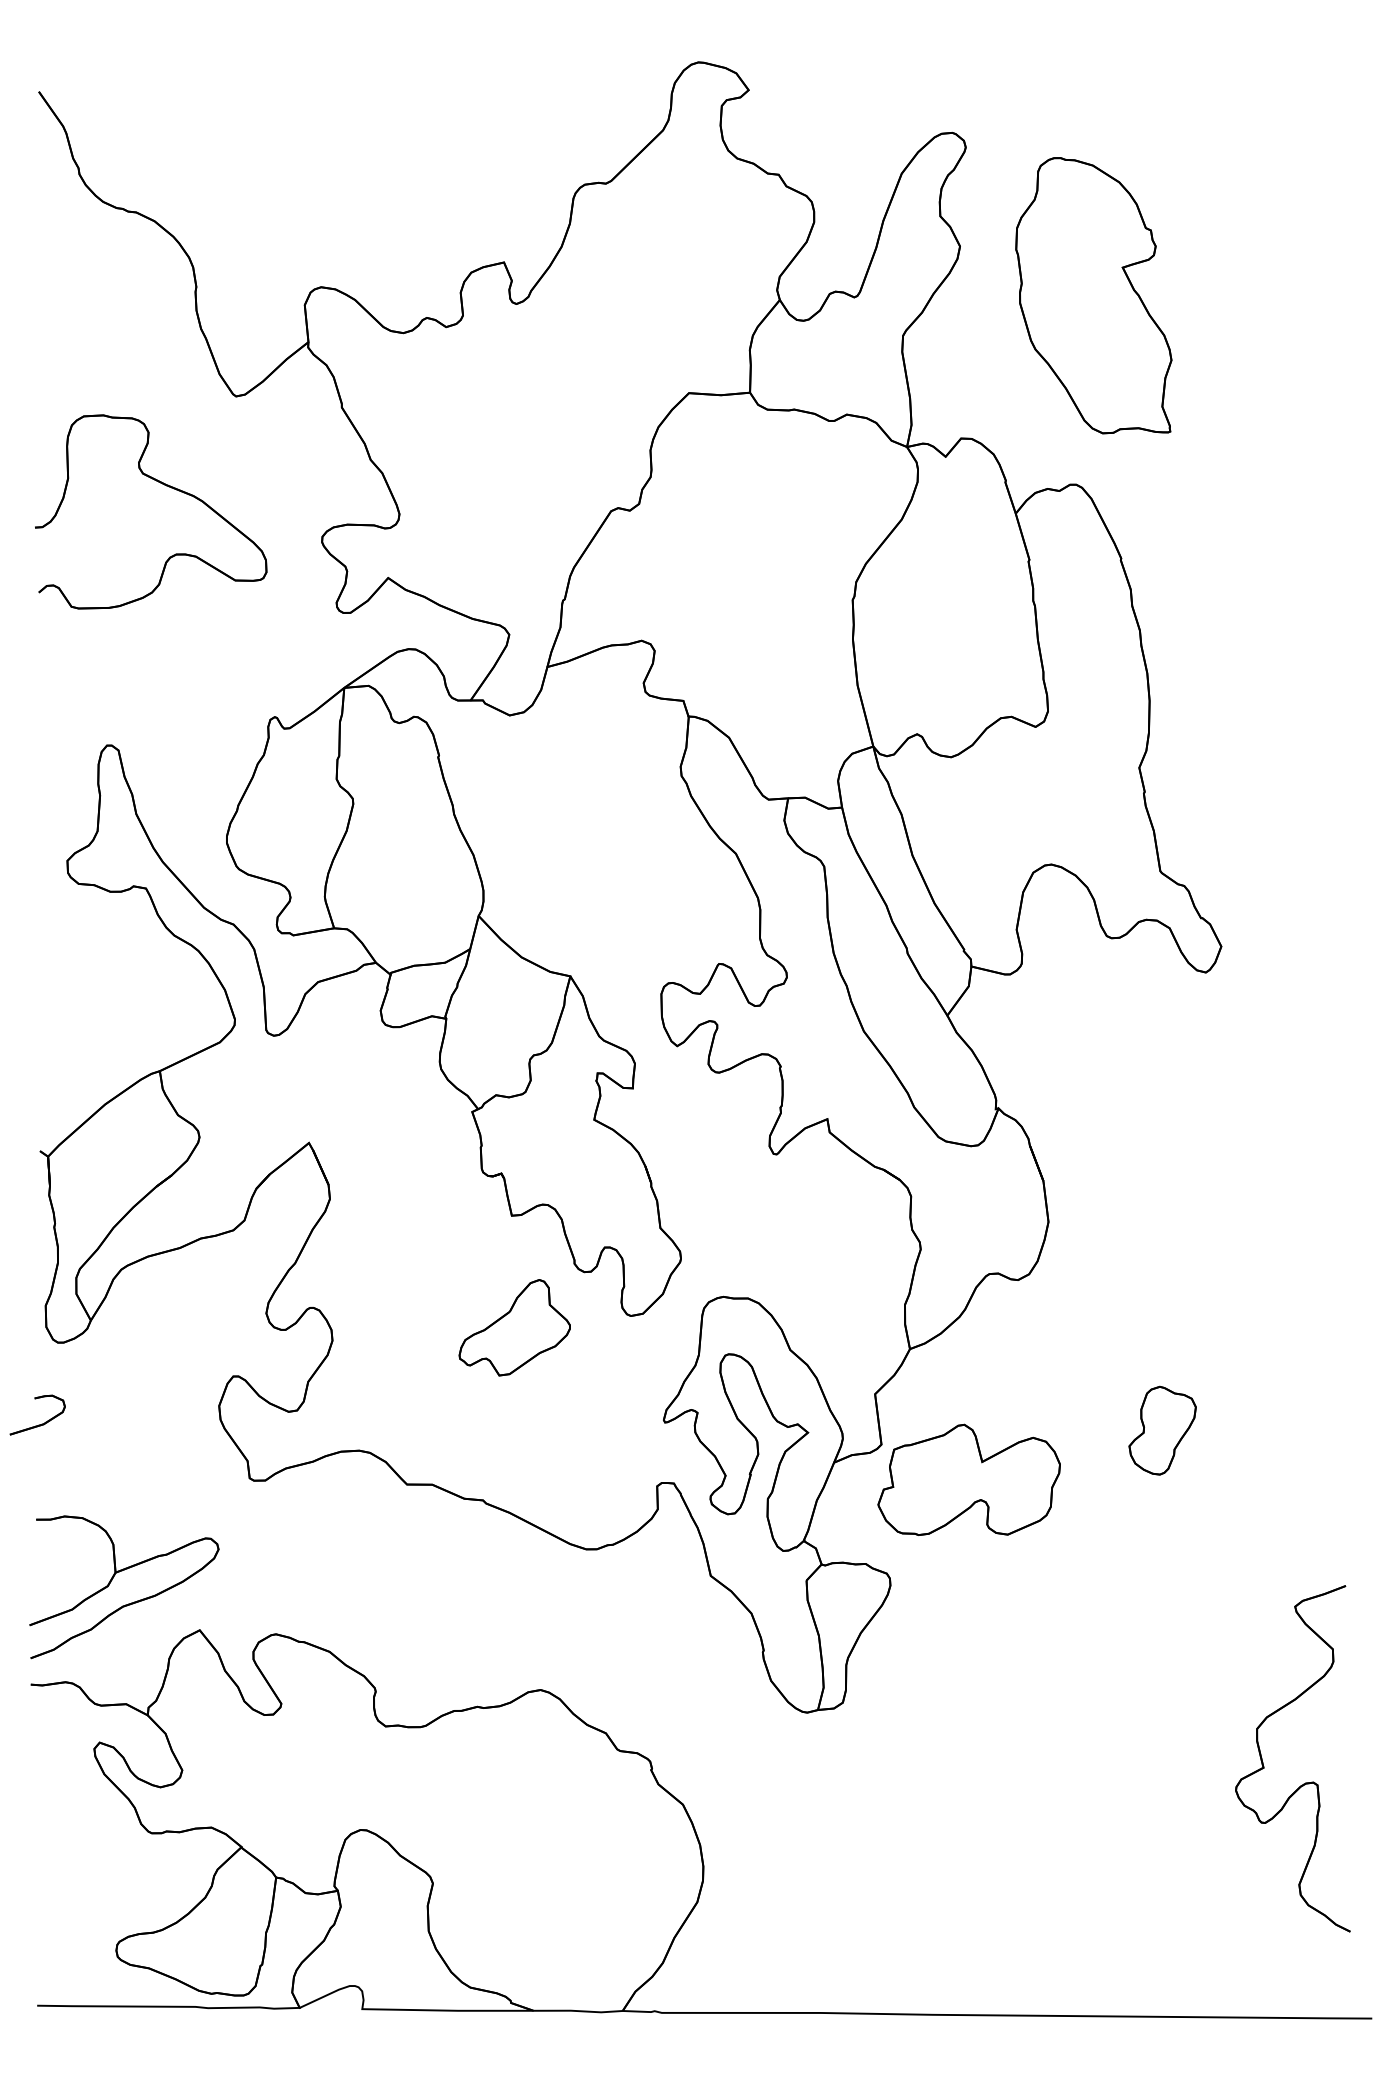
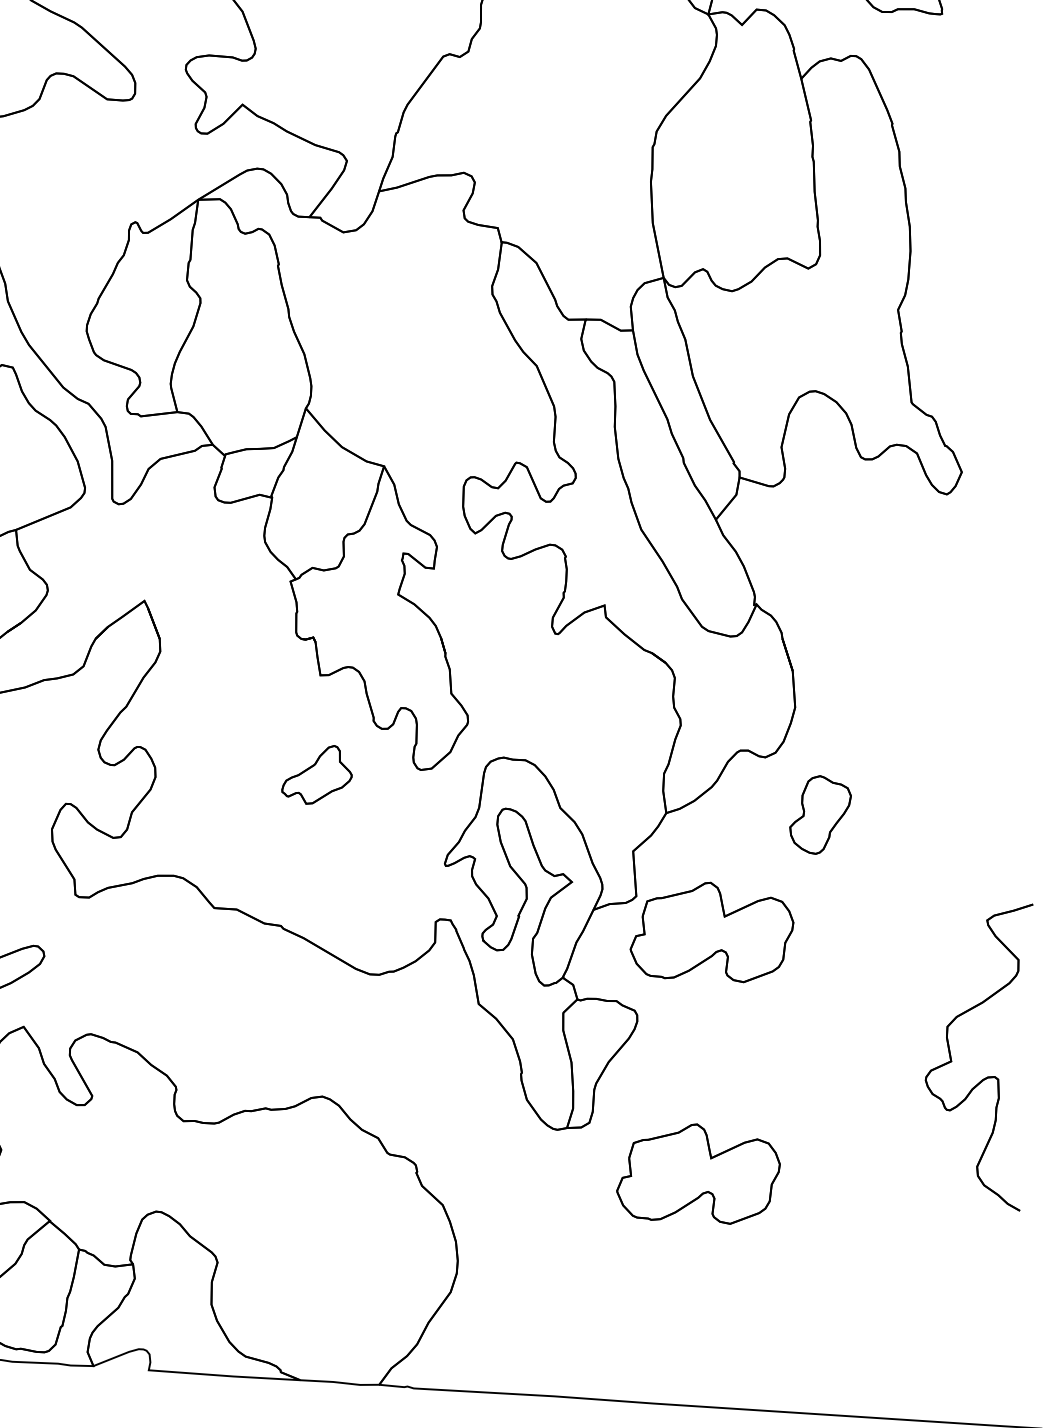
part: (514, 1327) -> (317, 774), size x0.7
part: (1162, 1430) -> (820, 814), moved
part: (968, 1752) -> (698, 1173), added
part: (1305, 1782) -> (987, 1076), moved

